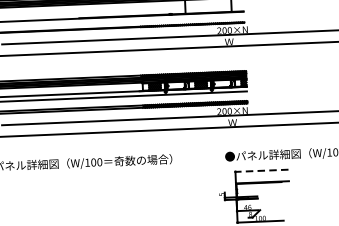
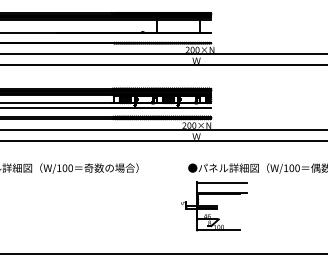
line: (262, 170) -> (222, 182), dashed -> solid

